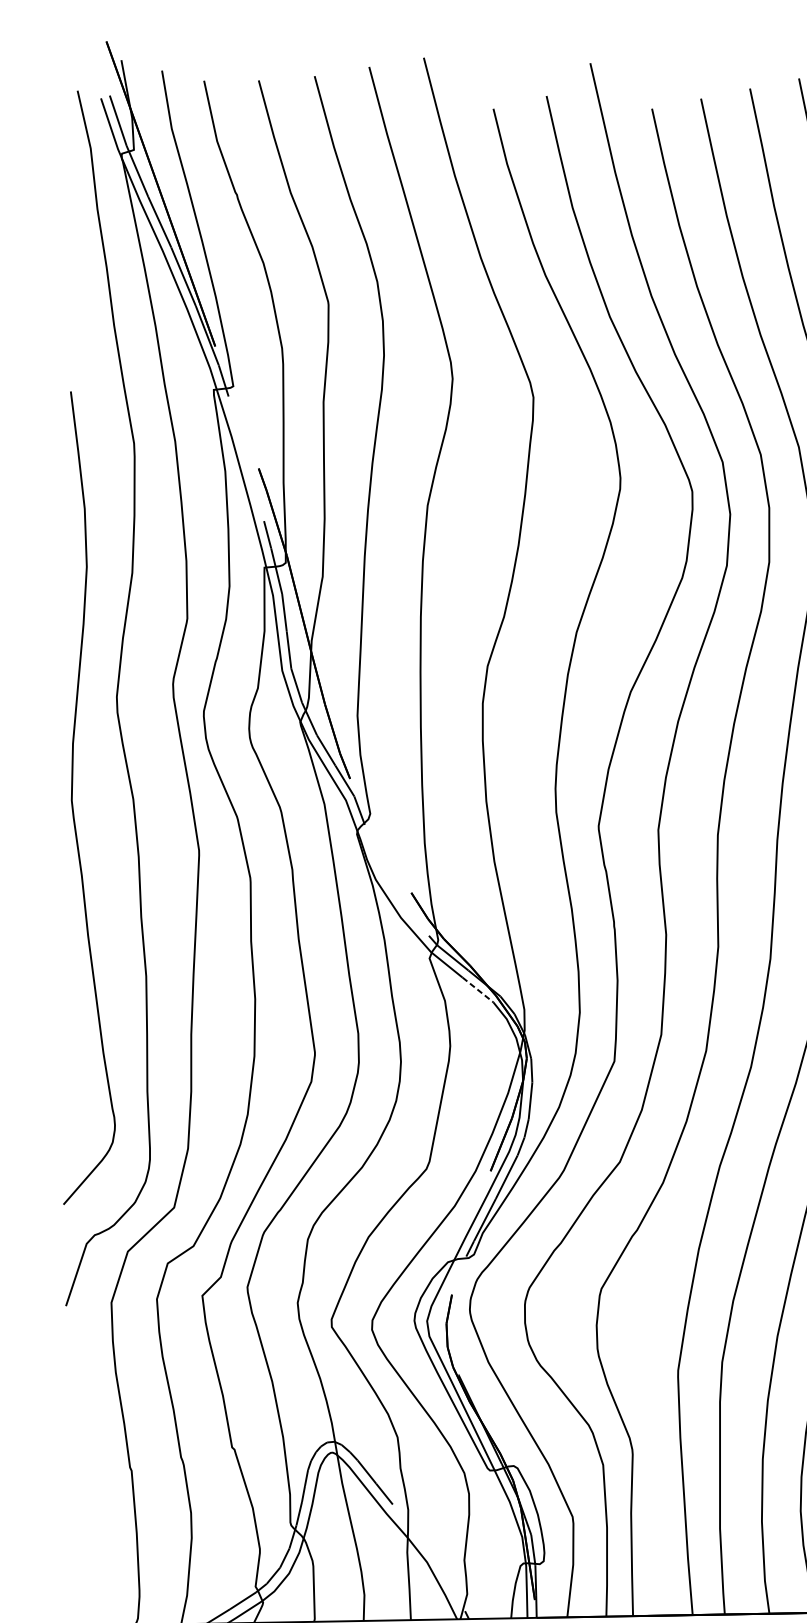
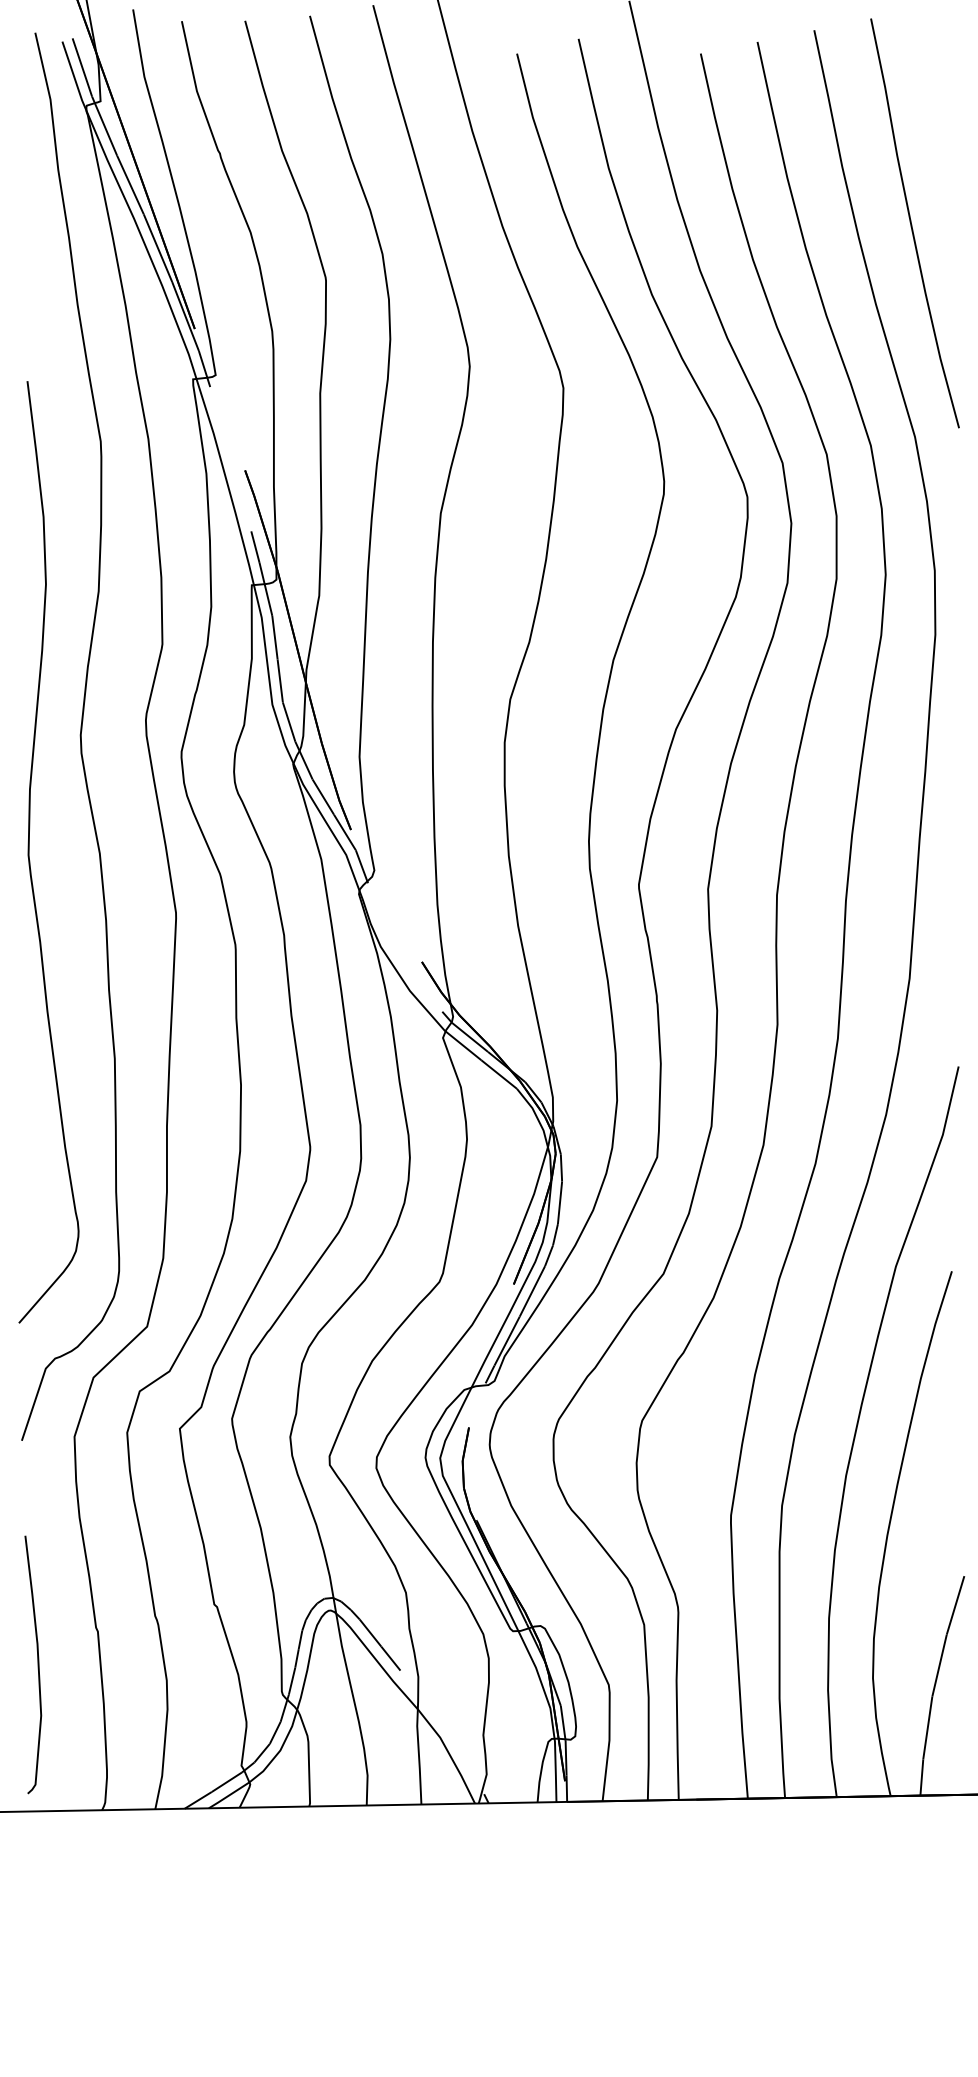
line: (478, 989) -> (499, 1074), dashed -> solid
curve: (79, 1499) -> (37, 1664), added

